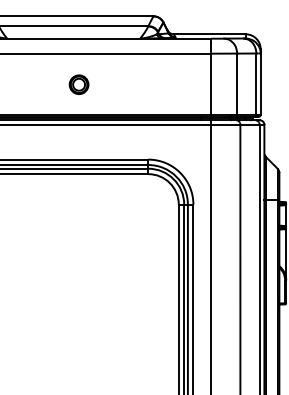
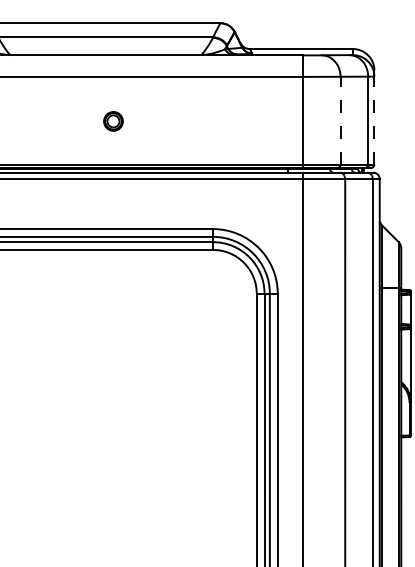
part: (78, 84) -> (112, 121), size x0.7
line: (237, 84) -> (341, 121), solid -> dashed
line: (260, 84) -> (374, 121), solid -> dashed

